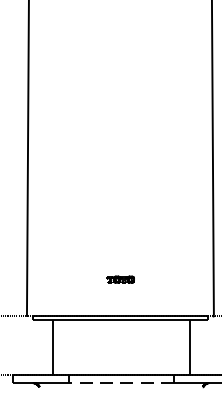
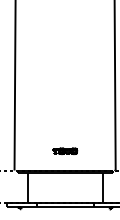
part: (121, 278) -> (65, 150), size x1.67
line: (121, 383) -> (65, 207), dashed -> solid

